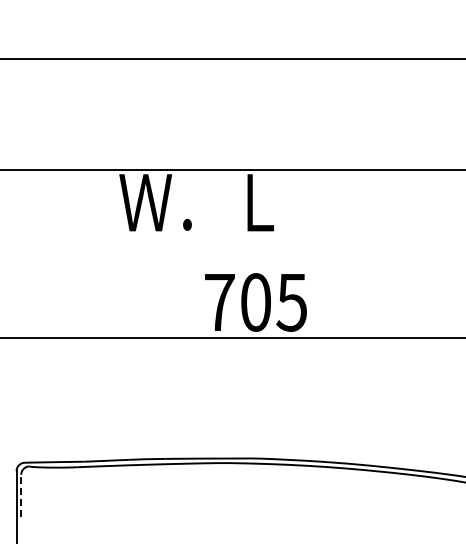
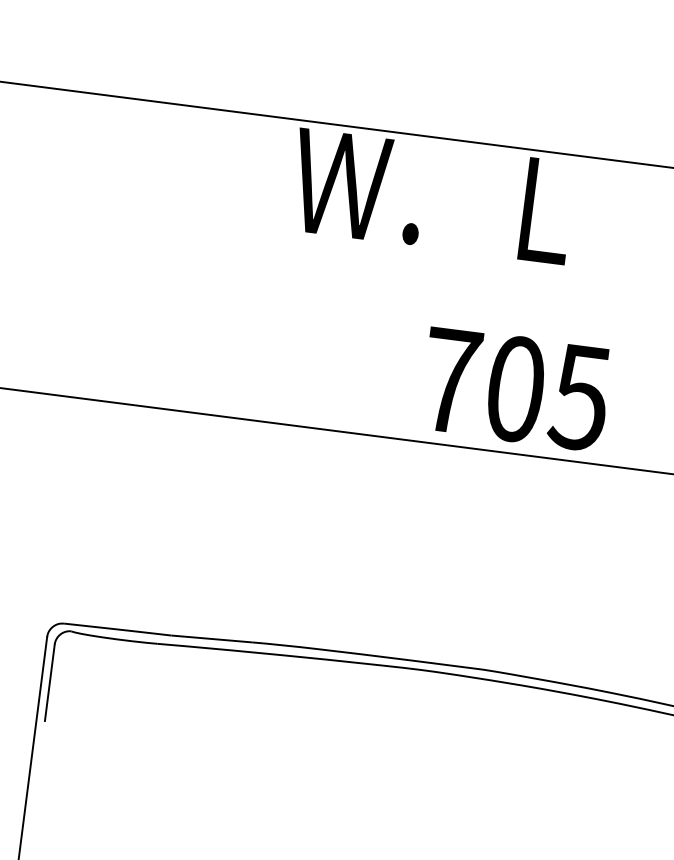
line: (21, 495) -> (50, 681), dashed -> solid

